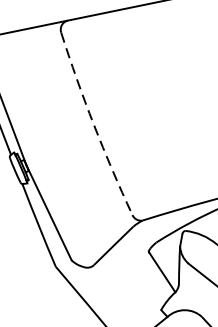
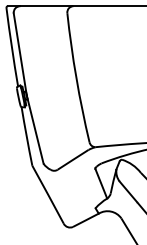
arc: (94, 125) -> (76, 78), dashed -> solid

